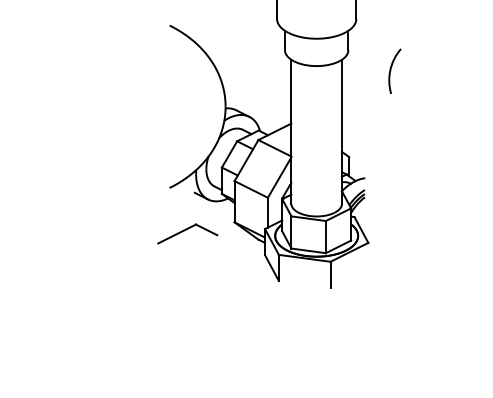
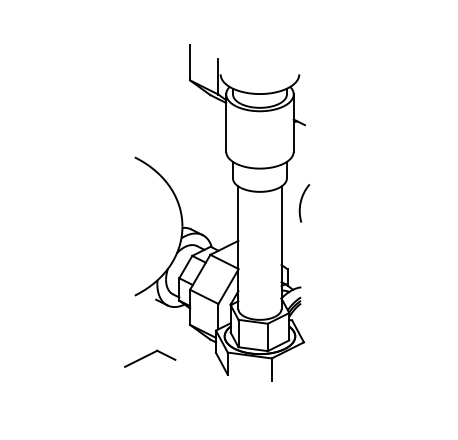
arc: (391, 71) -> (301, 203), moved
part: (188, 233) -> (150, 358), moved

